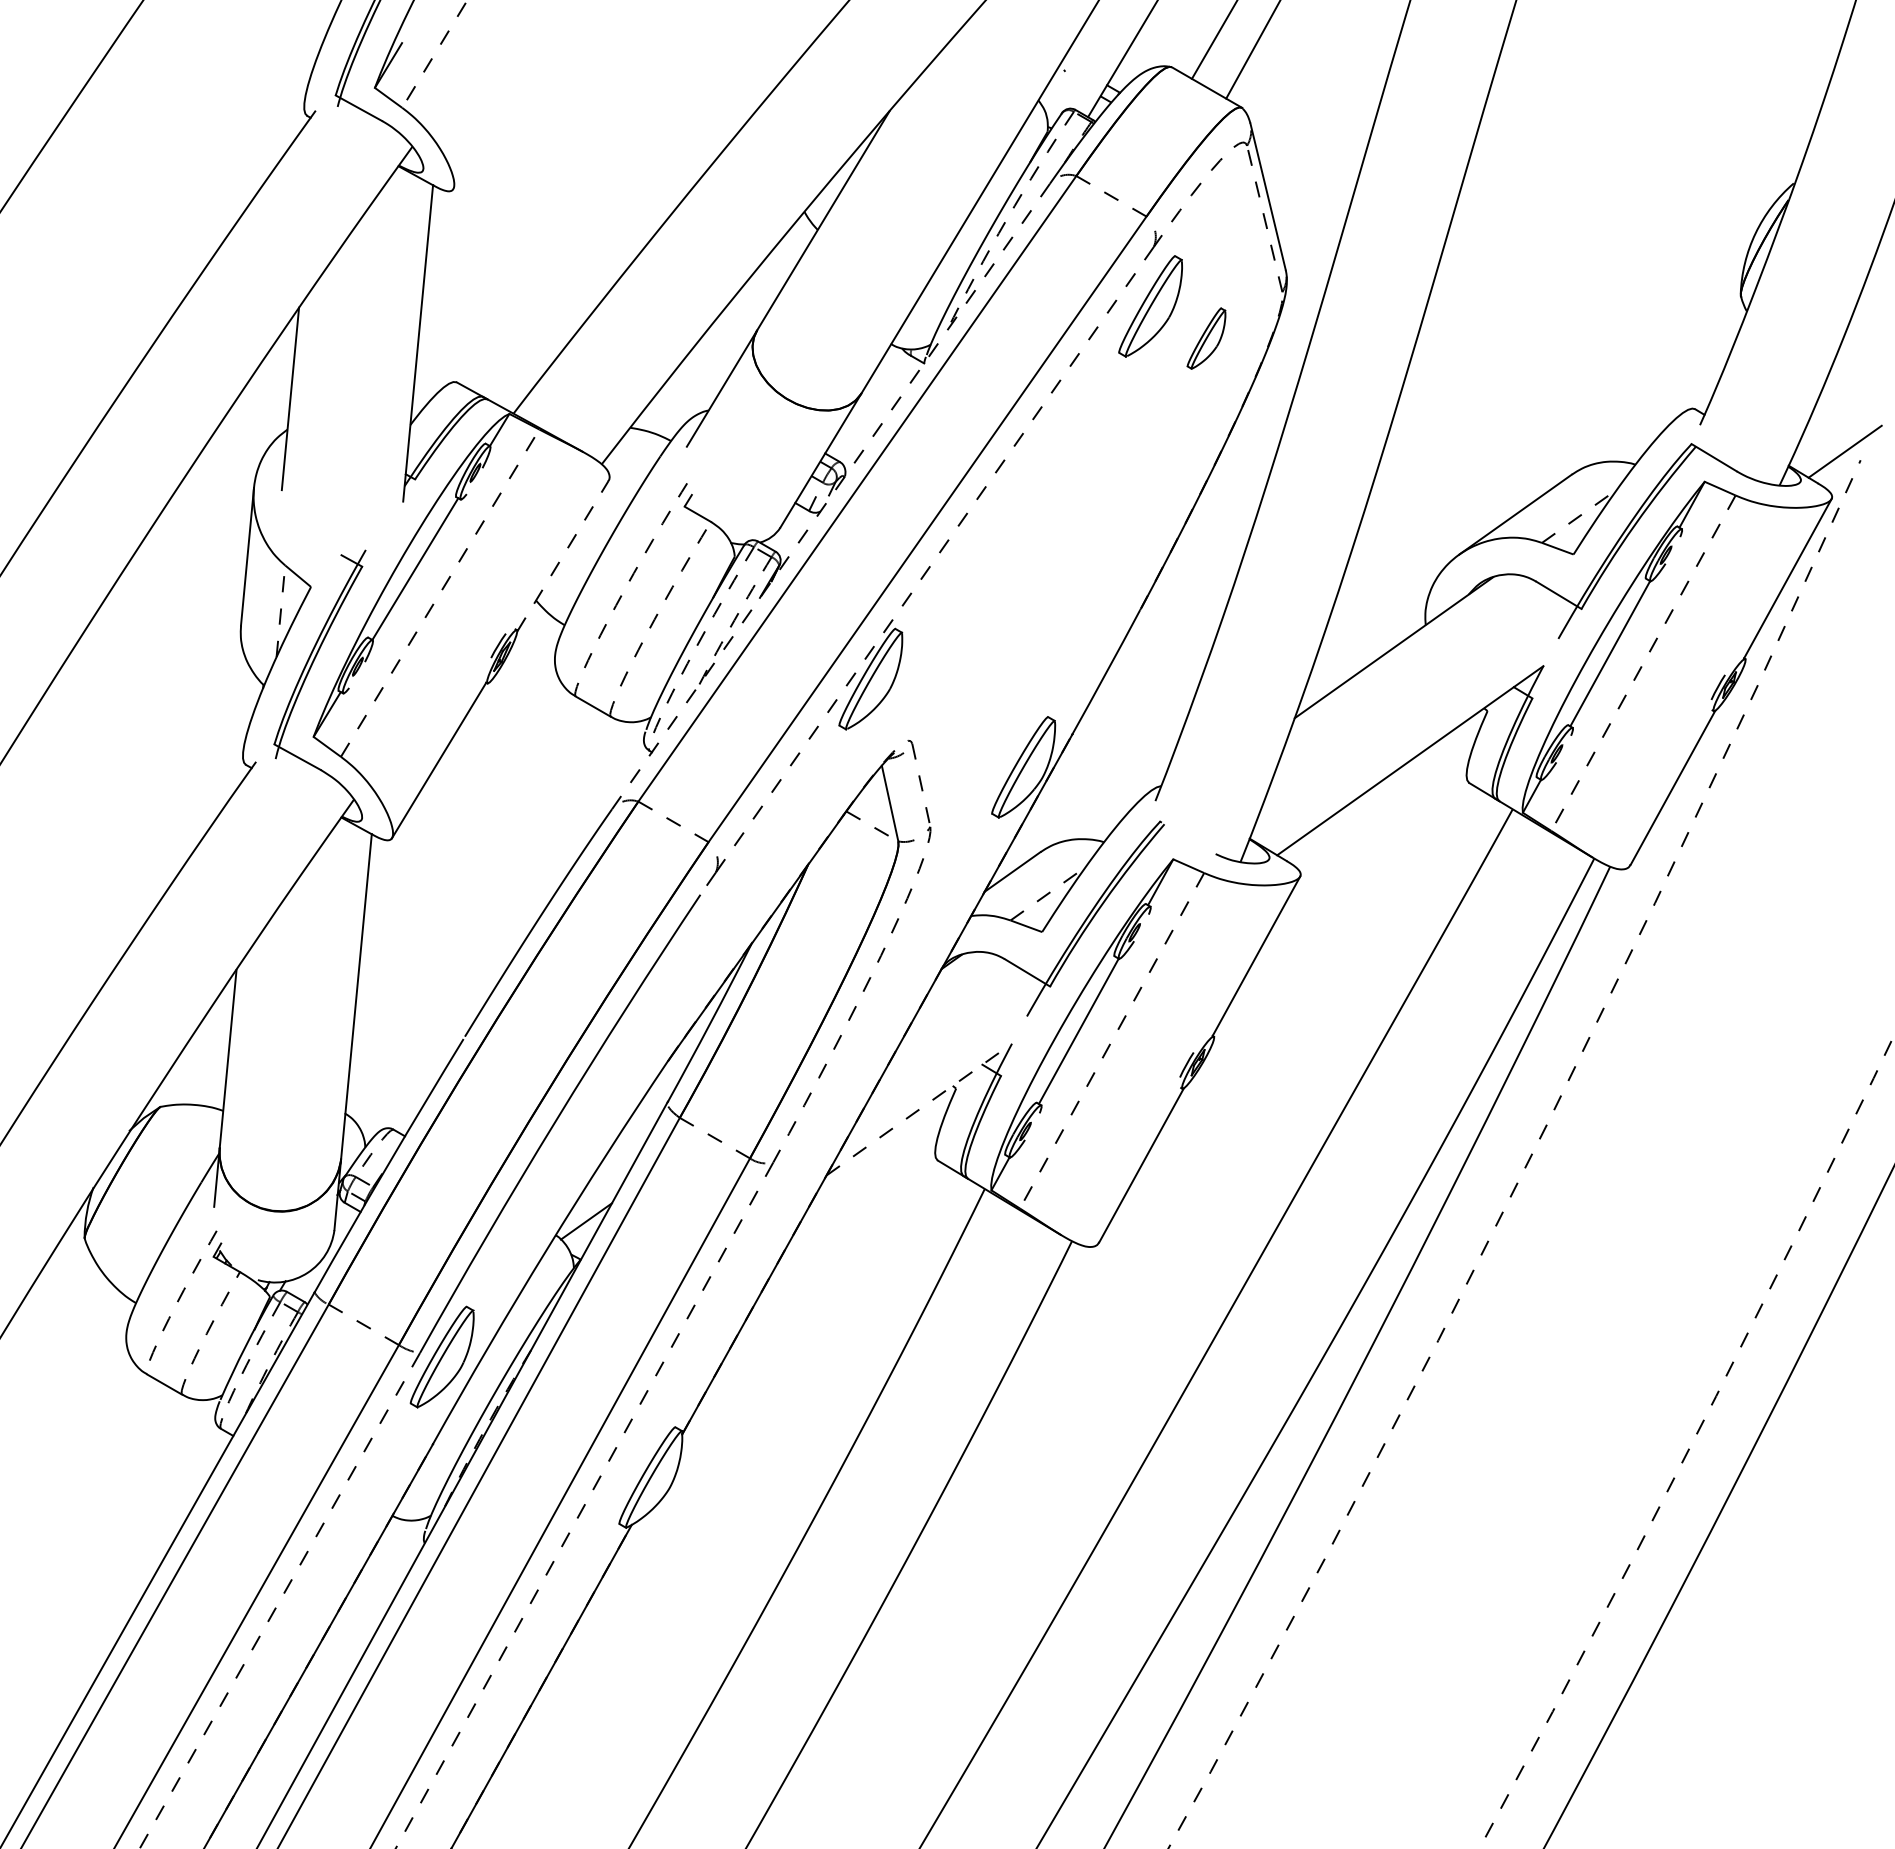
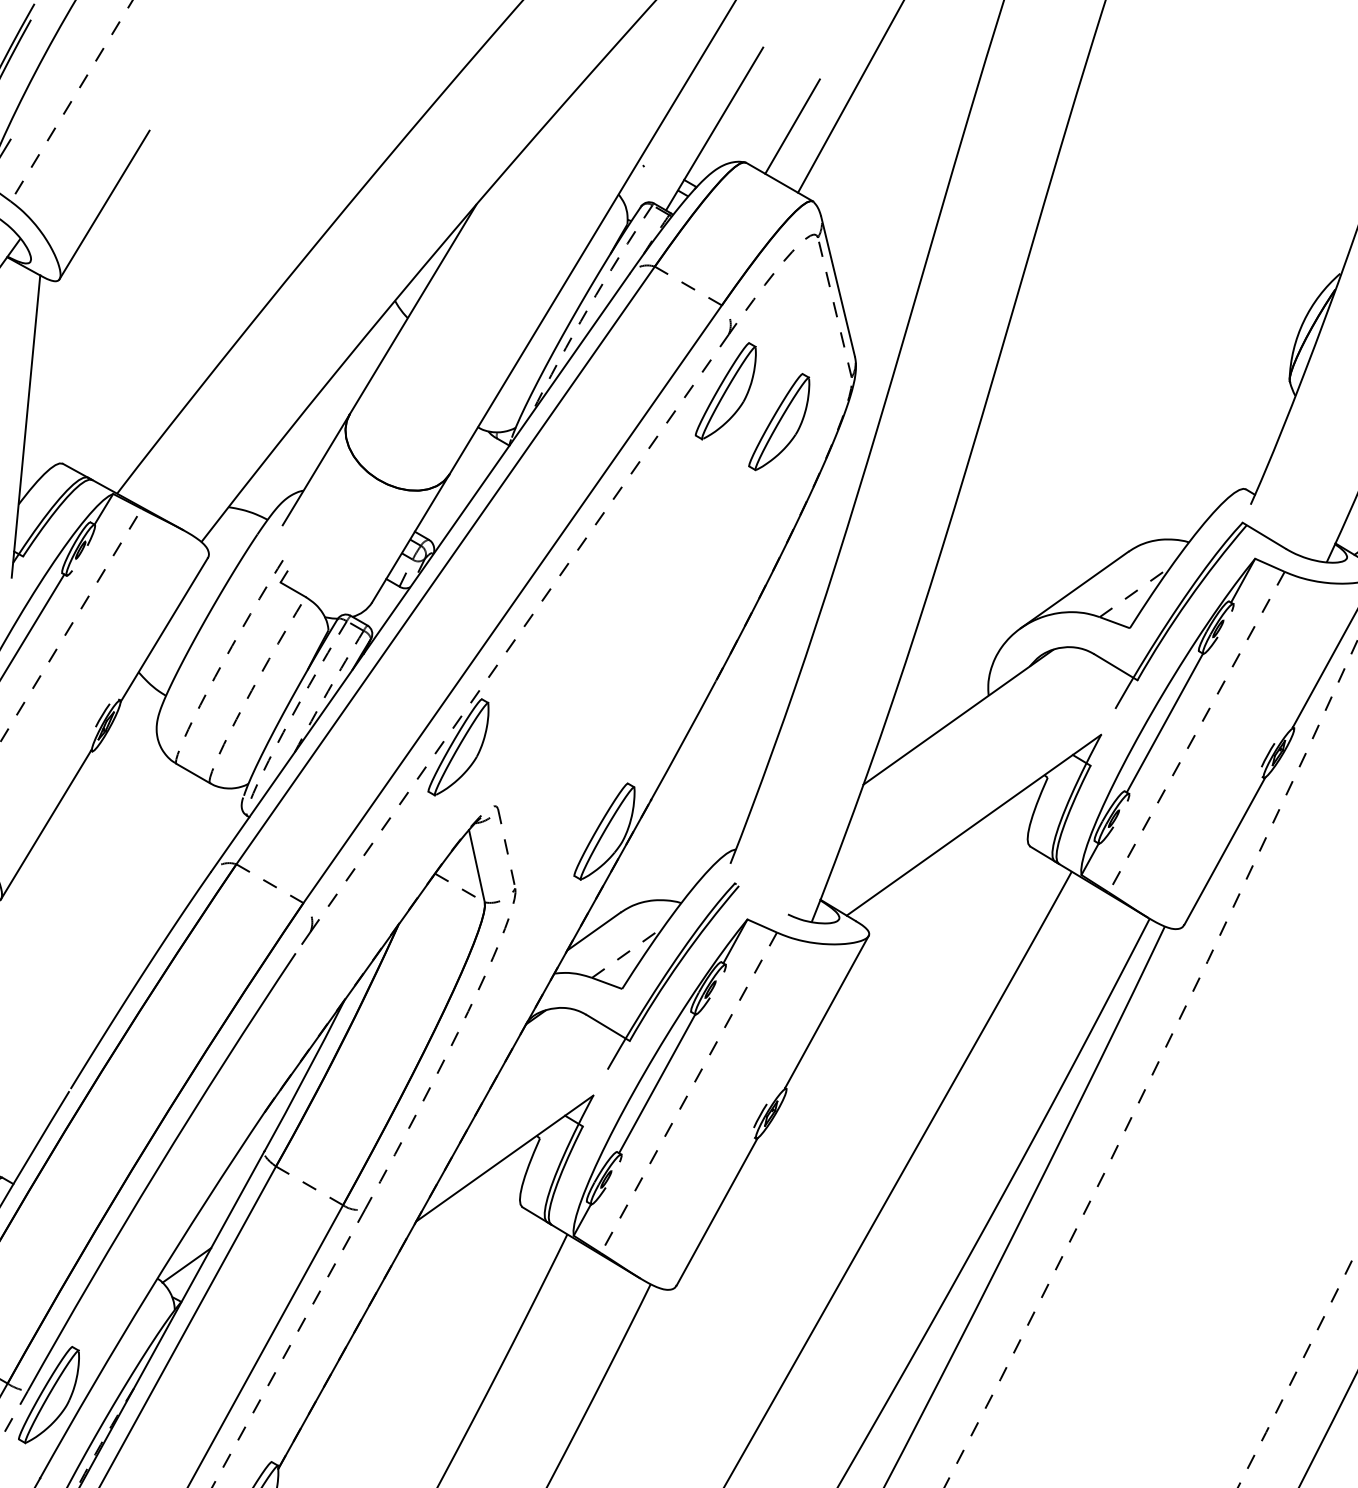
line: (500, 111) -> (104, 204), added
part: (1206, 338) -> (779, 421), size x1.67
line: (831, 496) -> (420, 572), dashed -> solid
line: (562, 556) -> (163, 630), dashed -> solid
line: (919, 1109) -> (504, 1158), dashed -> solid

